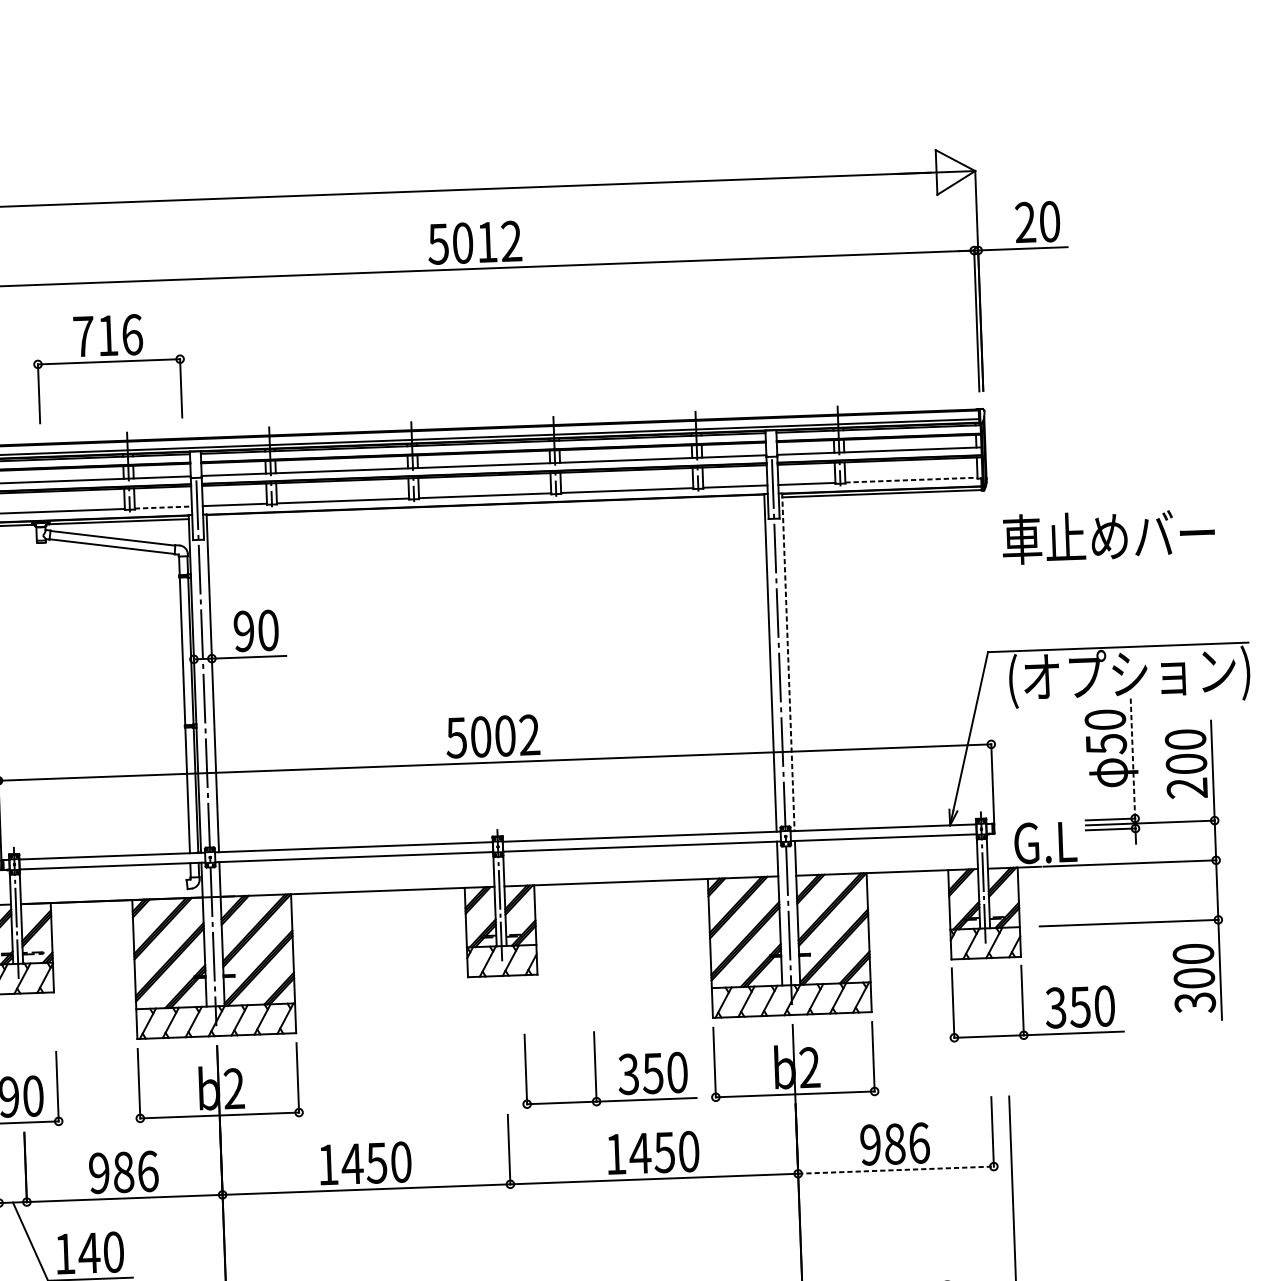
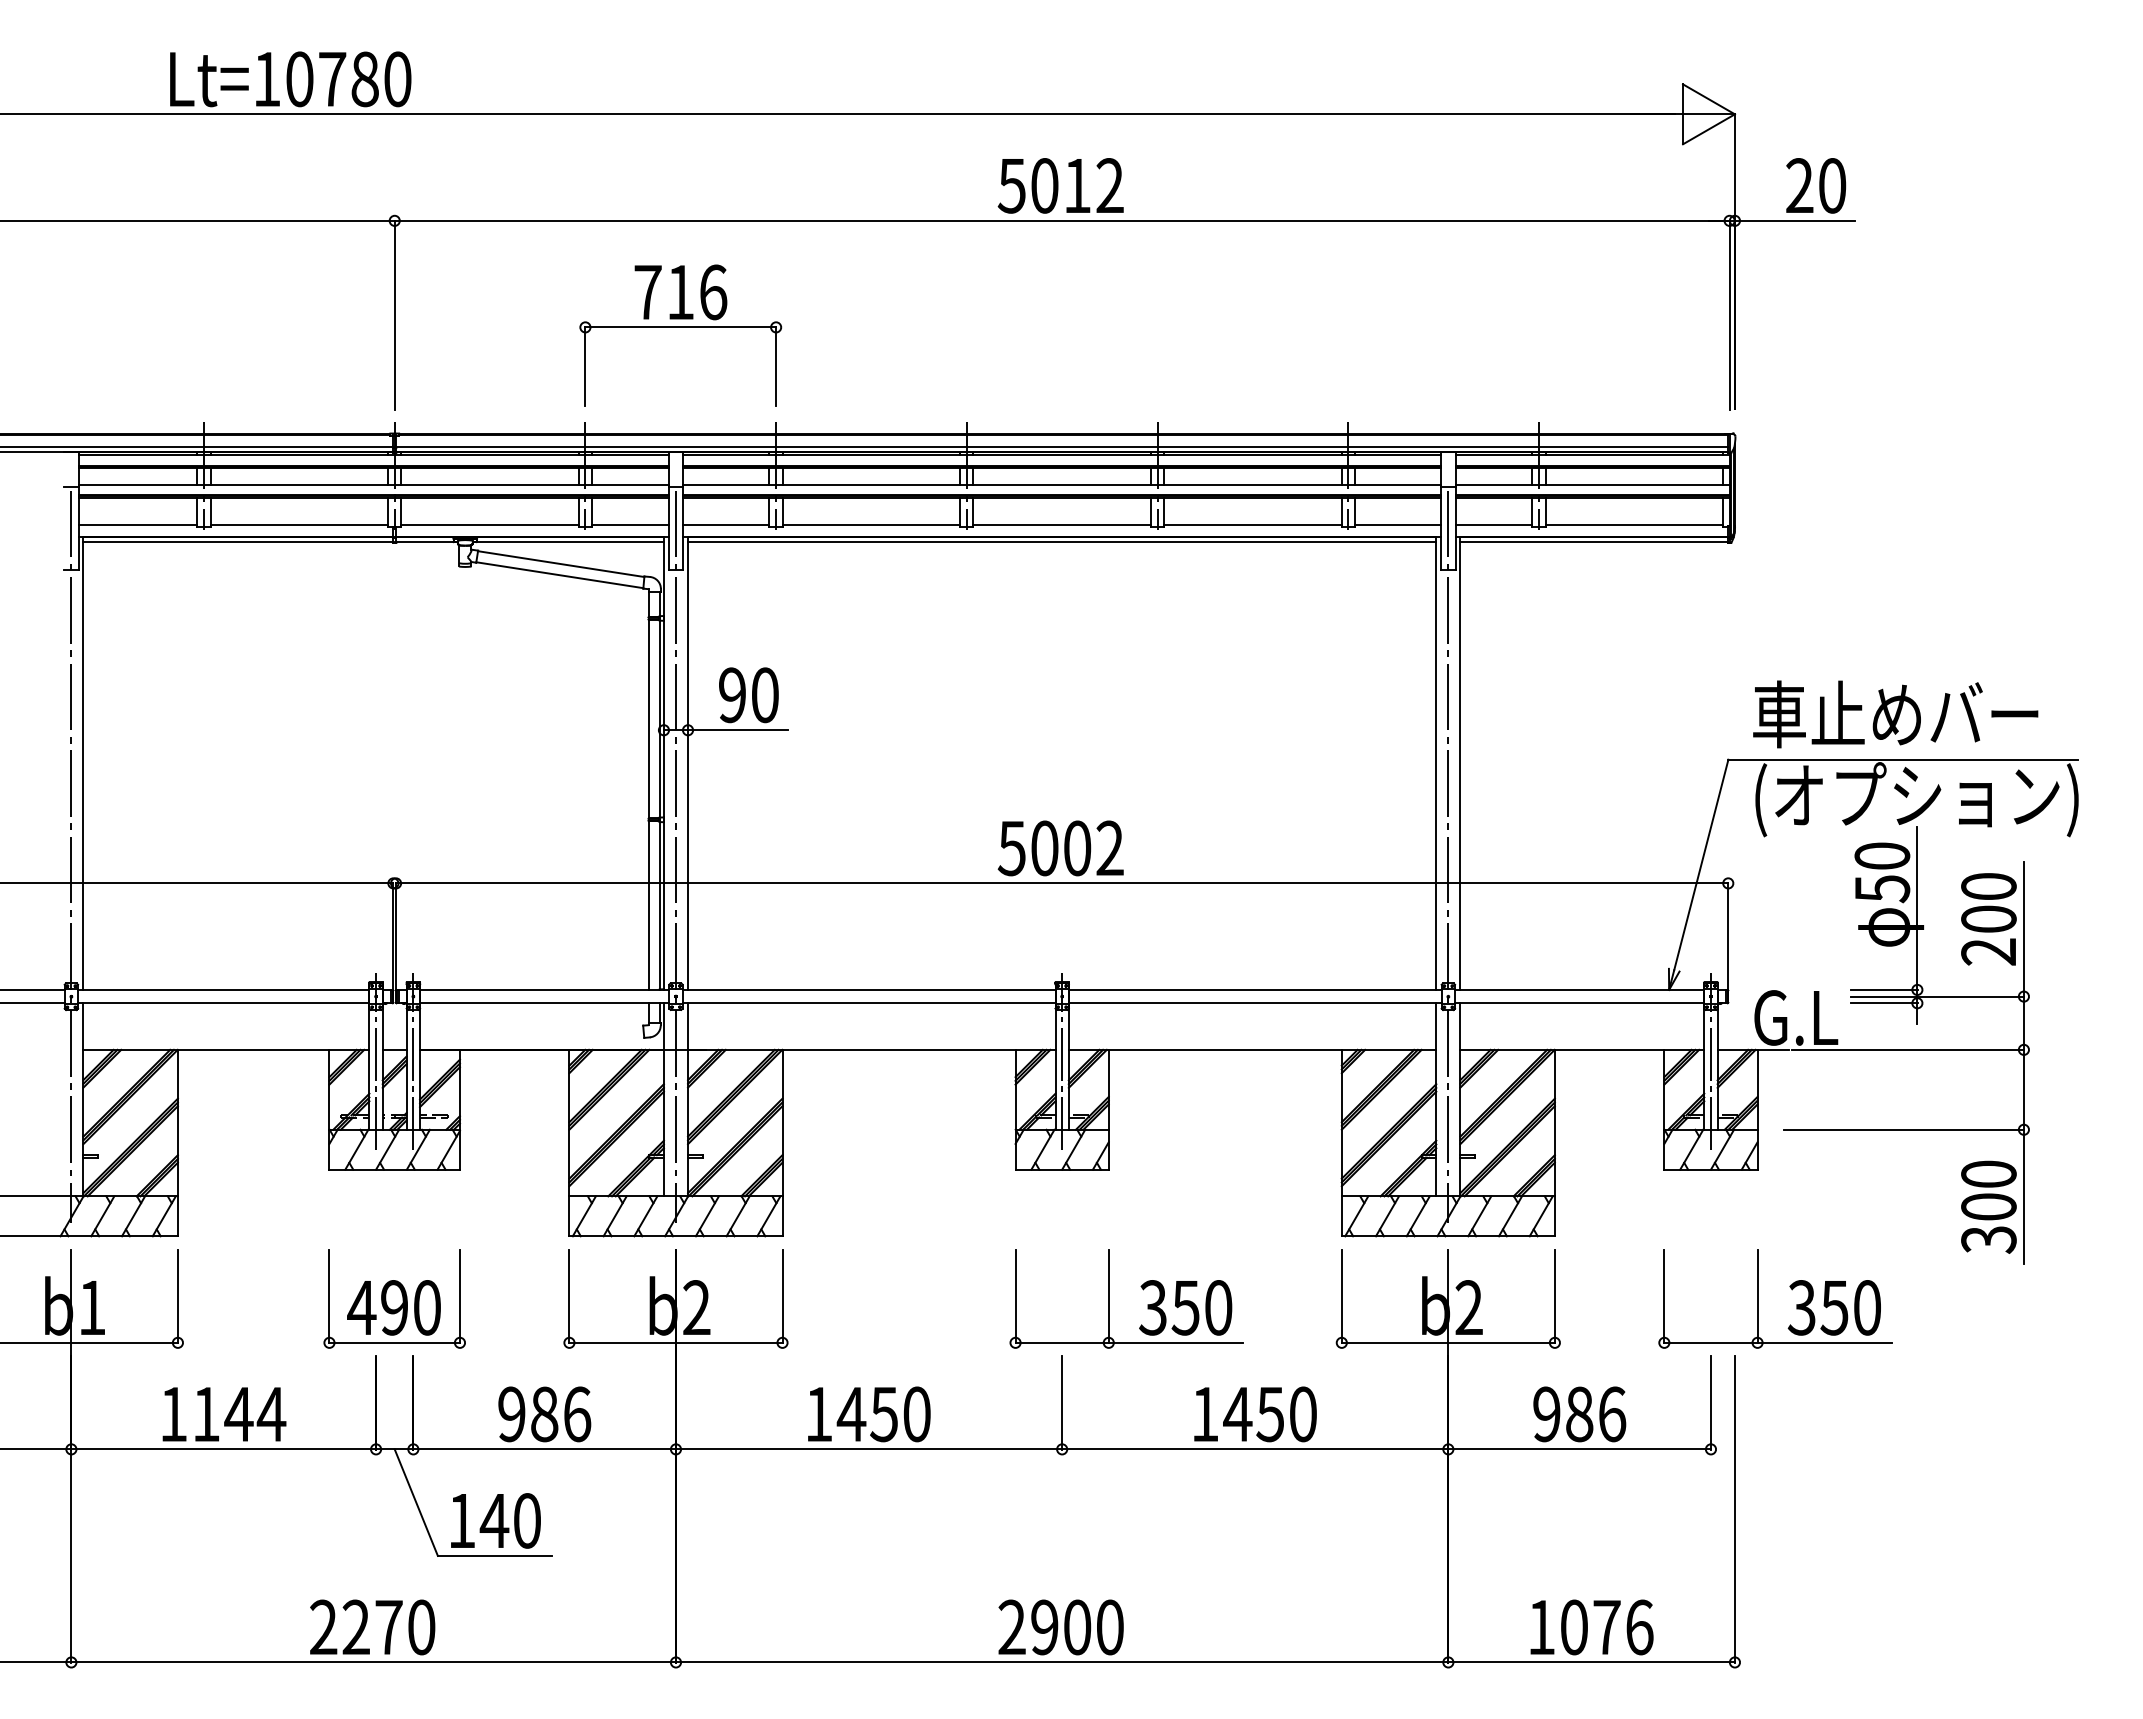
part: (108, 361) -> (680, 327), moved
line: (911, 480) -> (1634, 525), dashed -> solid
line: (163, 507) -> (630, 525), dashed -> solid
line: (485, 508) -> (1062, 542), added
text: (1108, 536) -> (1895, 714), moved
line: (788, 662) -> (1460, 763), dashed -> solid
line: (1132, 757) -> (1917, 908), dashed -> solid
part: (1023, 1002) -> (1758, 1298), moved
part: (595, 1068) -> (1109, 1298), moved
line: (896, 1170) -> (1580, 1449), dashed -> solid

